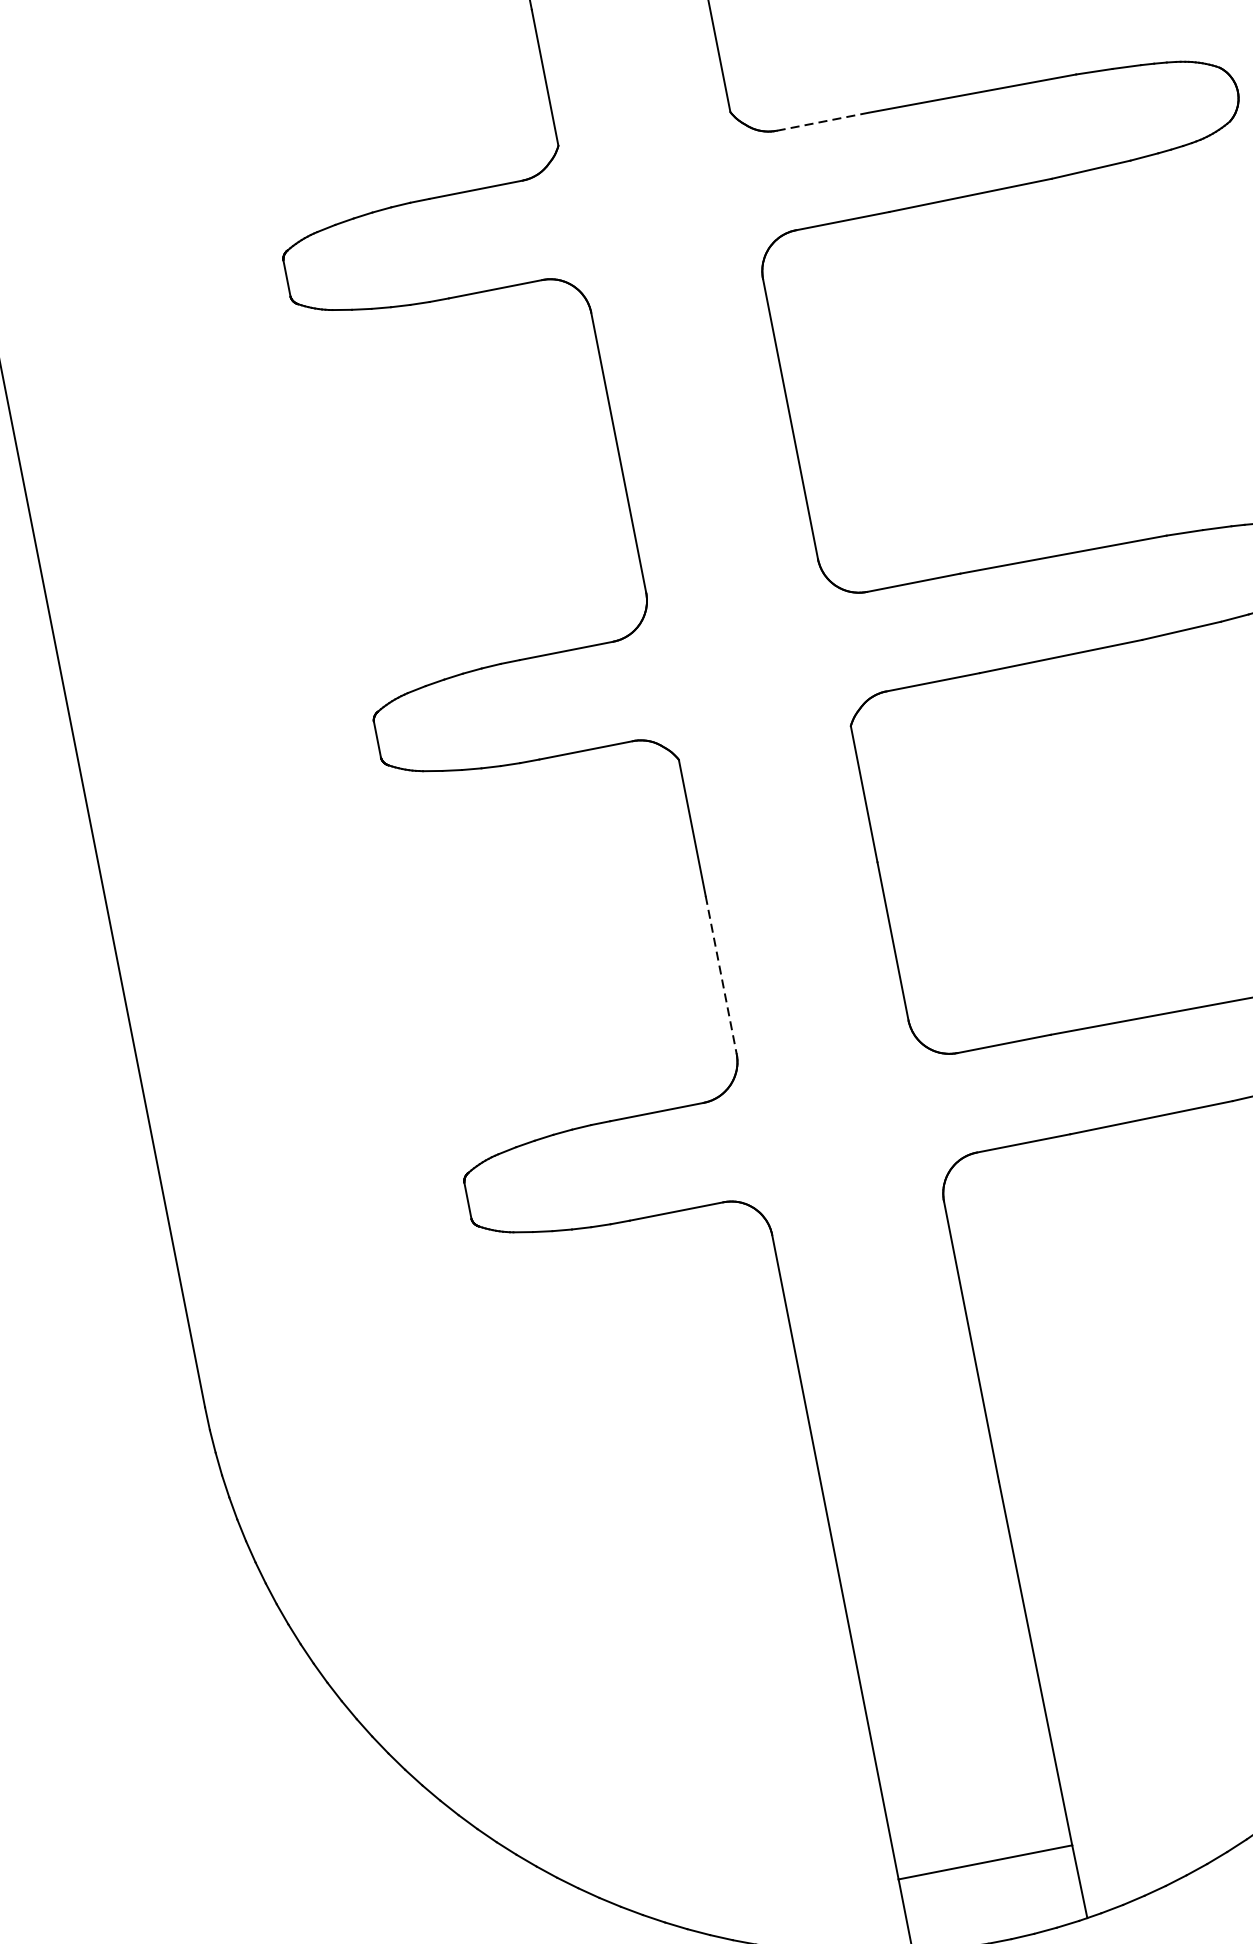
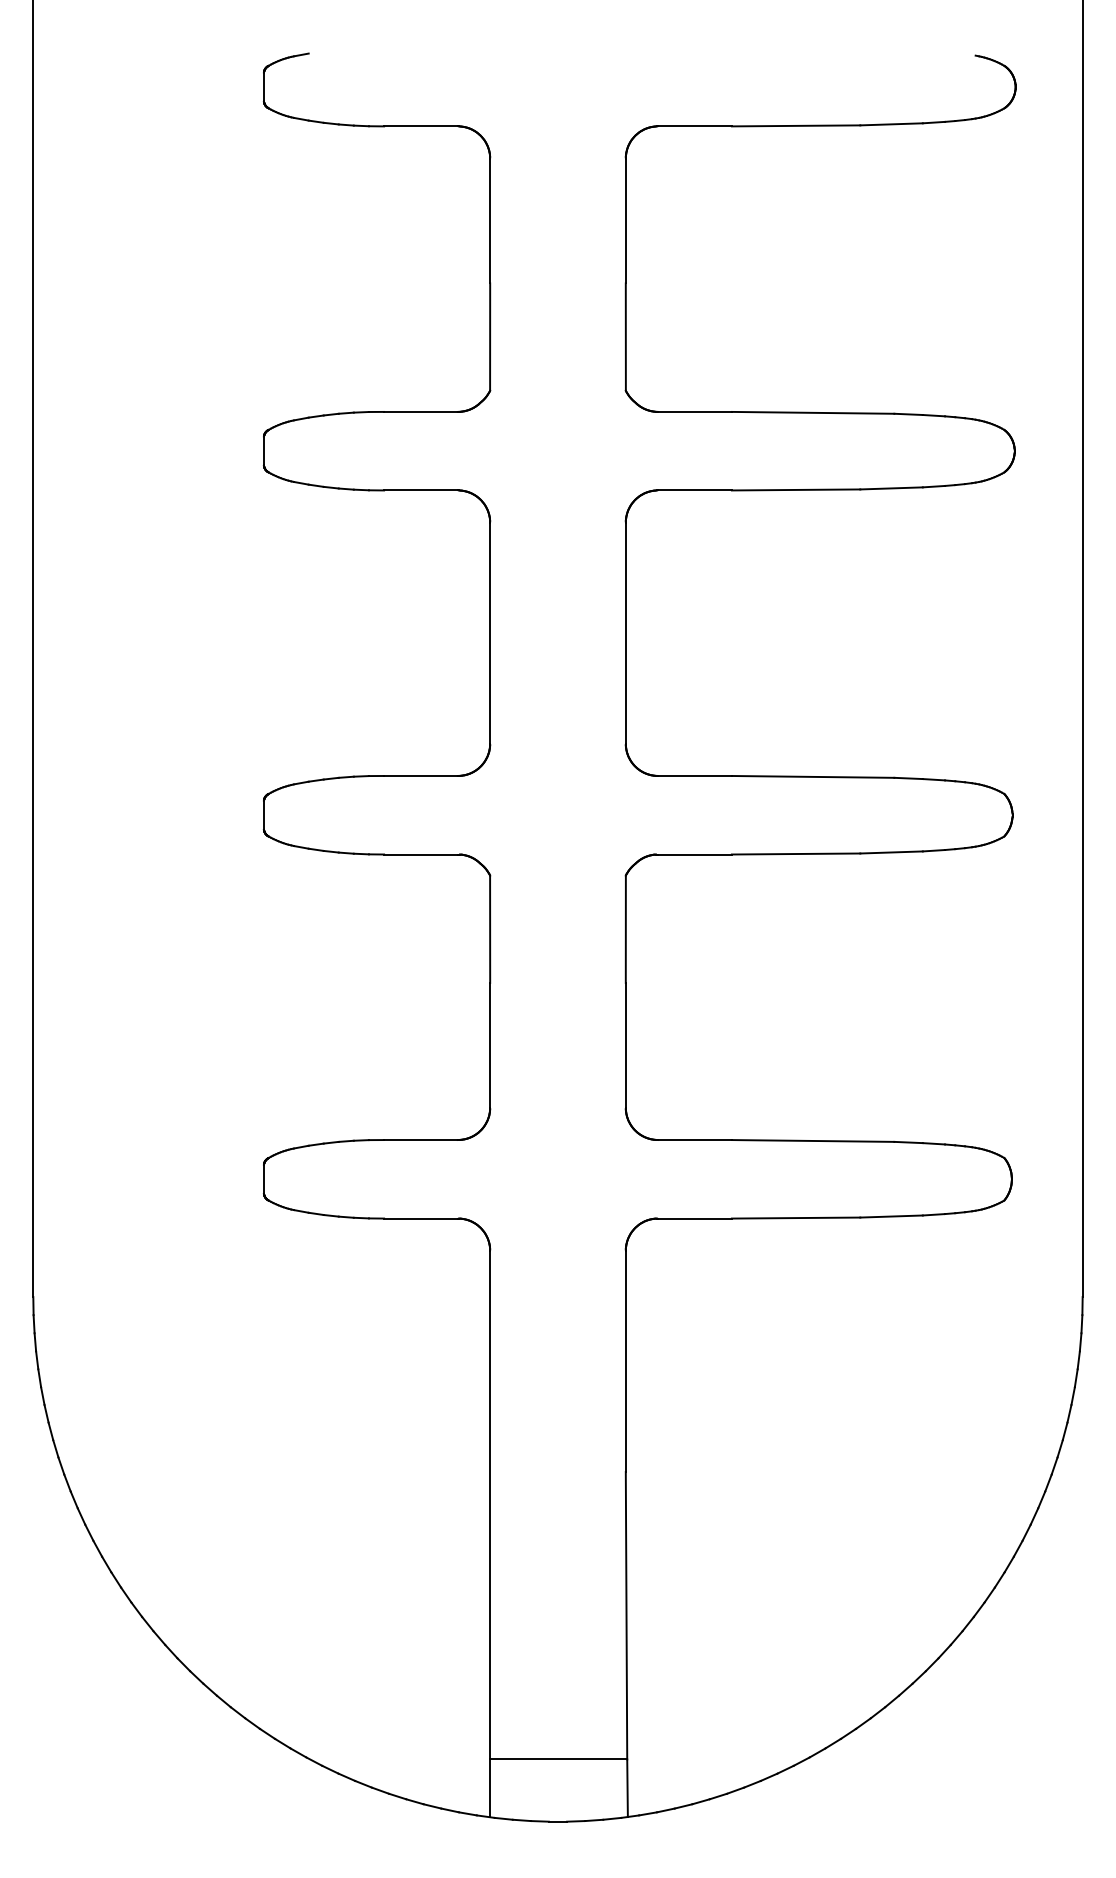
line: (823, 121) -> (695, 411), dashed -> solid
line: (721, 975) -> (490, 1045), dashed -> solid

